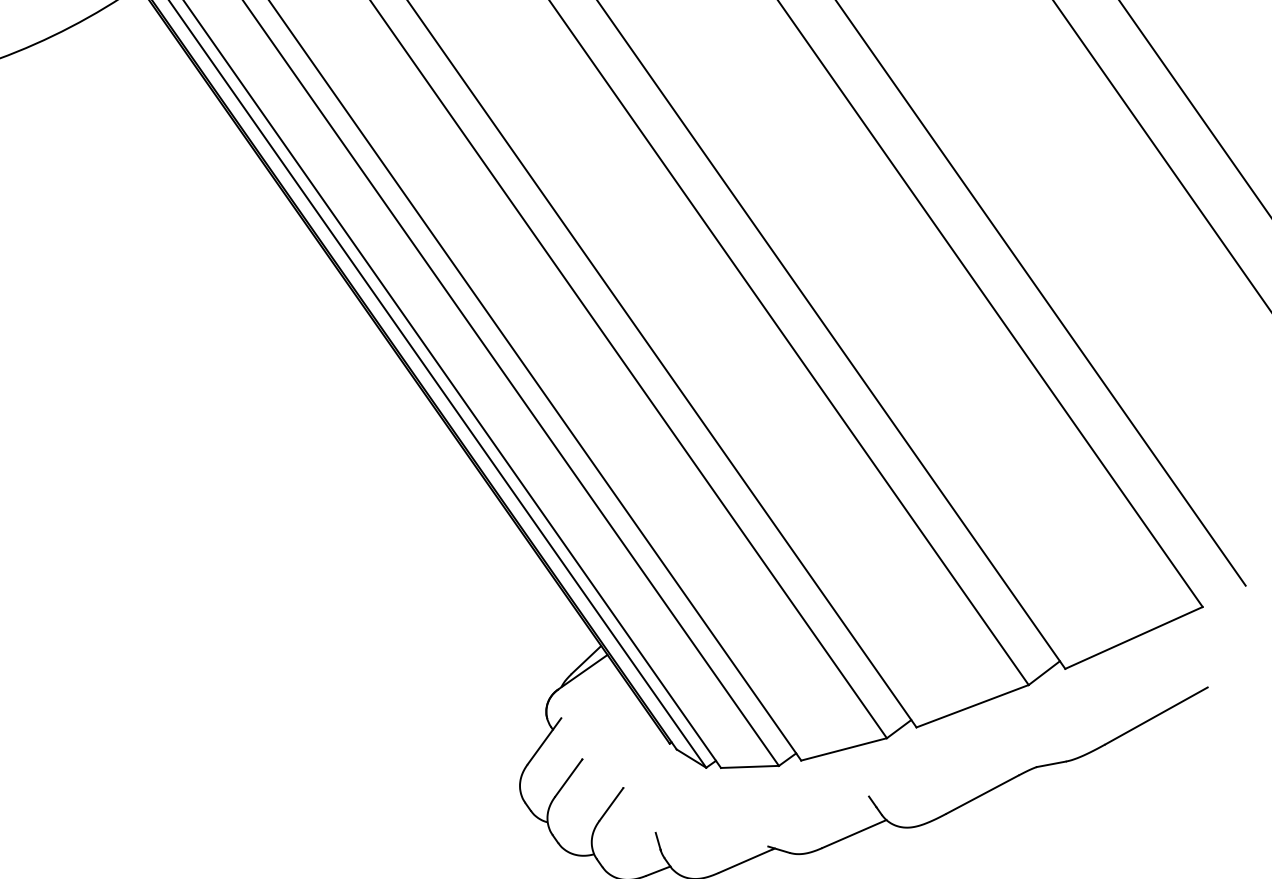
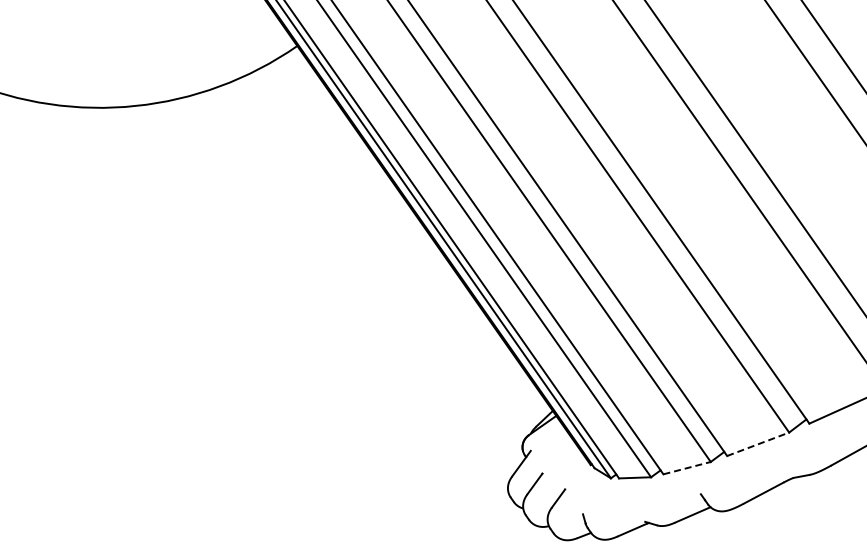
line: (973, 706) -> (758, 444), solid -> dashed
line: (844, 750) -> (687, 468), solid -> dashed

